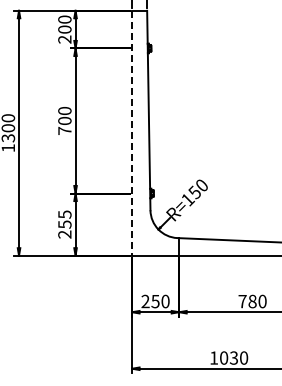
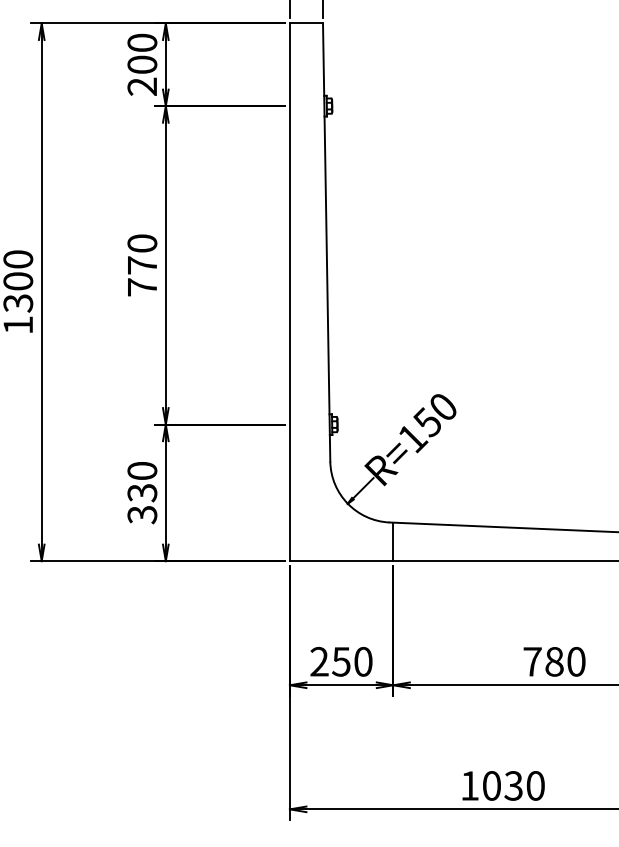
text: (64, 120) -> (141, 264), 700 -> 770
line: (132, 133) -> (290, 292), dashed -> solid
text: (64, 224) -> (141, 492), 255 -> 330

